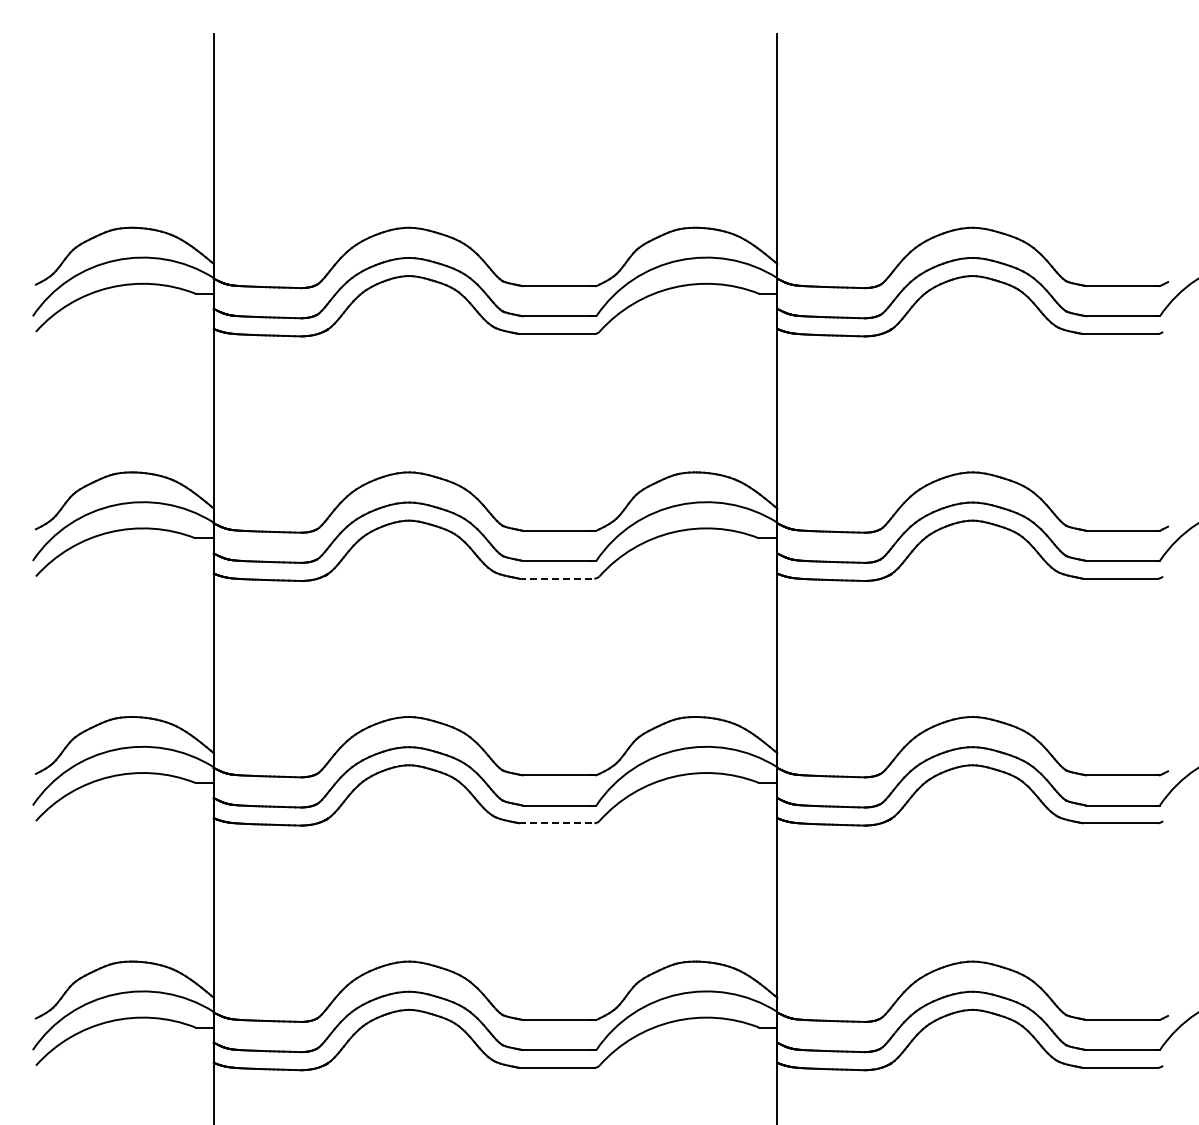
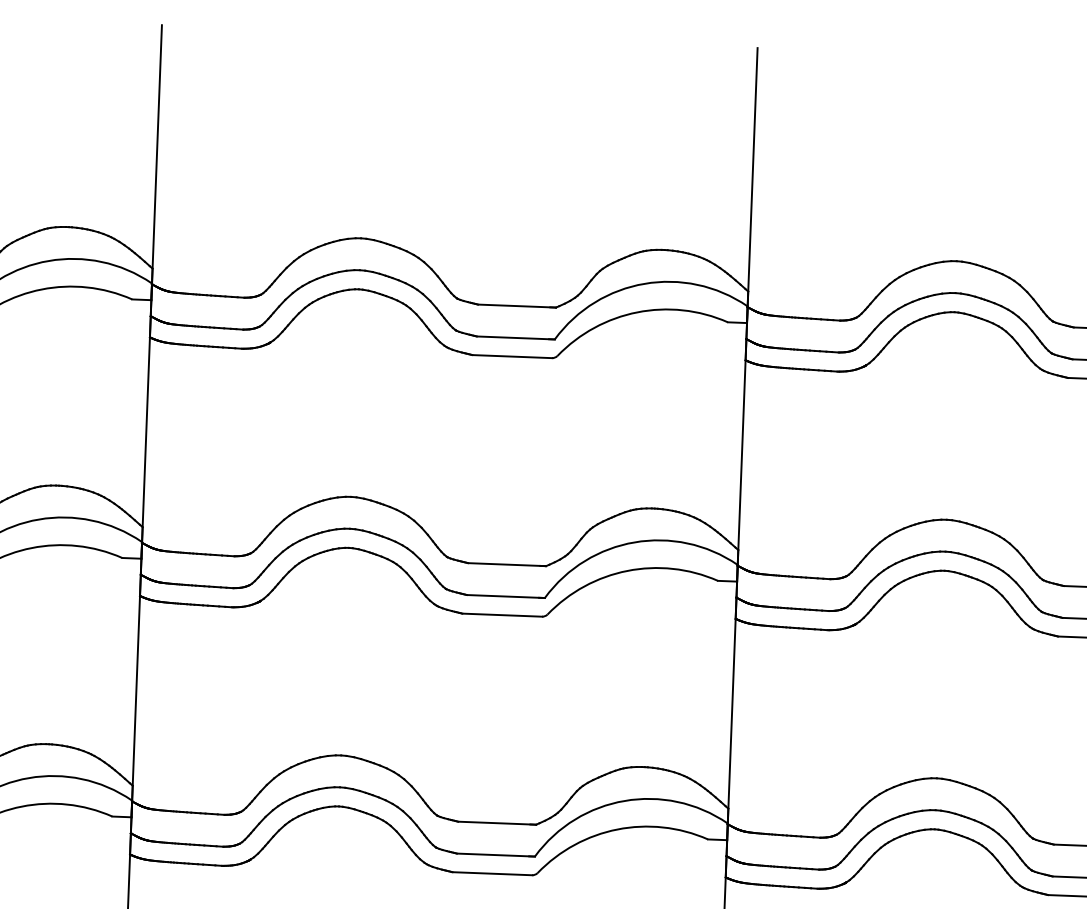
line: (556, 578) -> (501, 615), dashed -> solid
line: (556, 823) -> (492, 873), dashed -> solid

